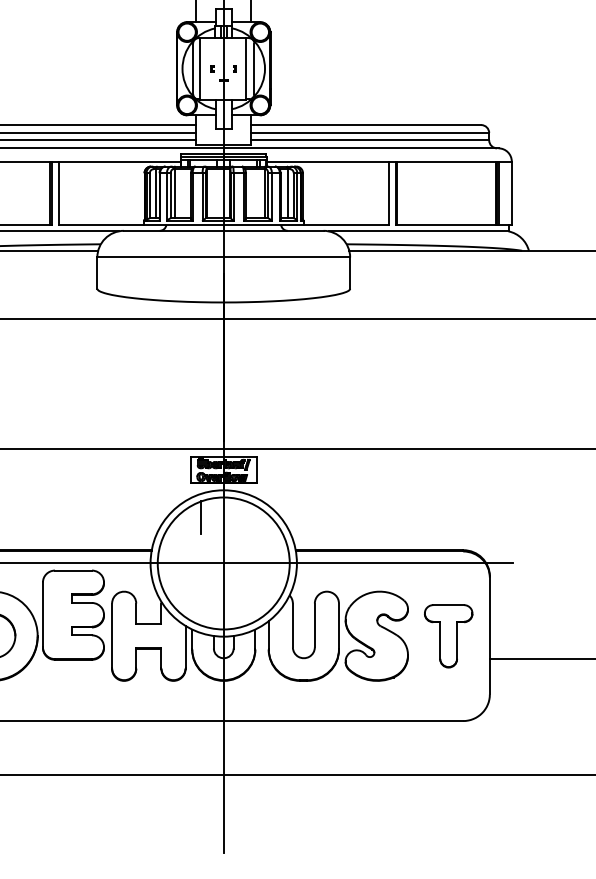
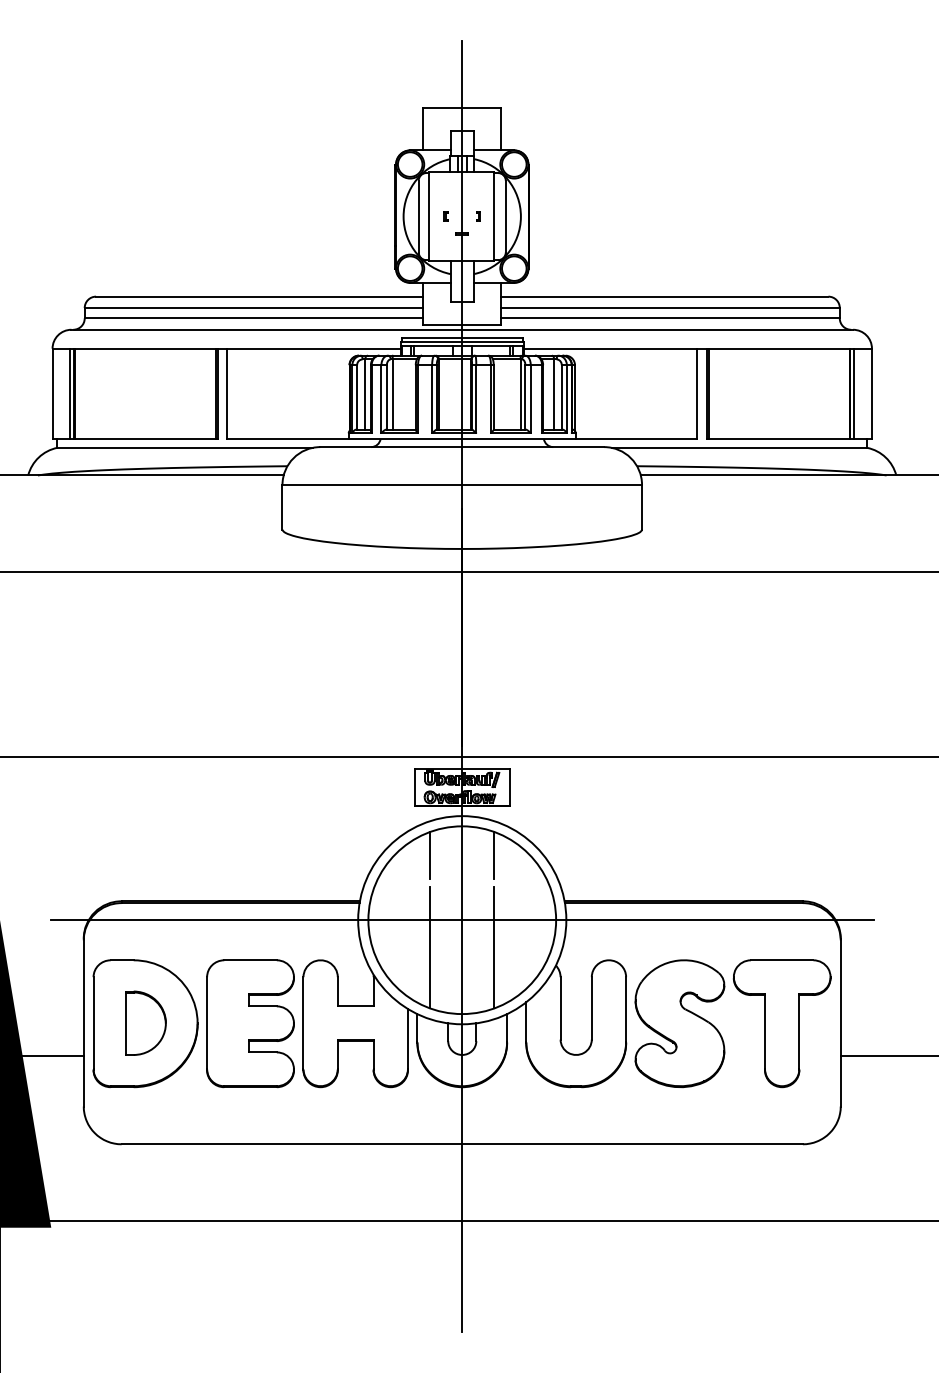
line: (246, 517) -> (494, 854), added
line: (201, 582) -> (430, 947), added
line: (246, 582) -> (494, 947), added
part: (73, 615) -> (250, 1023), moved
part: (448, 636) -> (781, 1023), size x1.43

